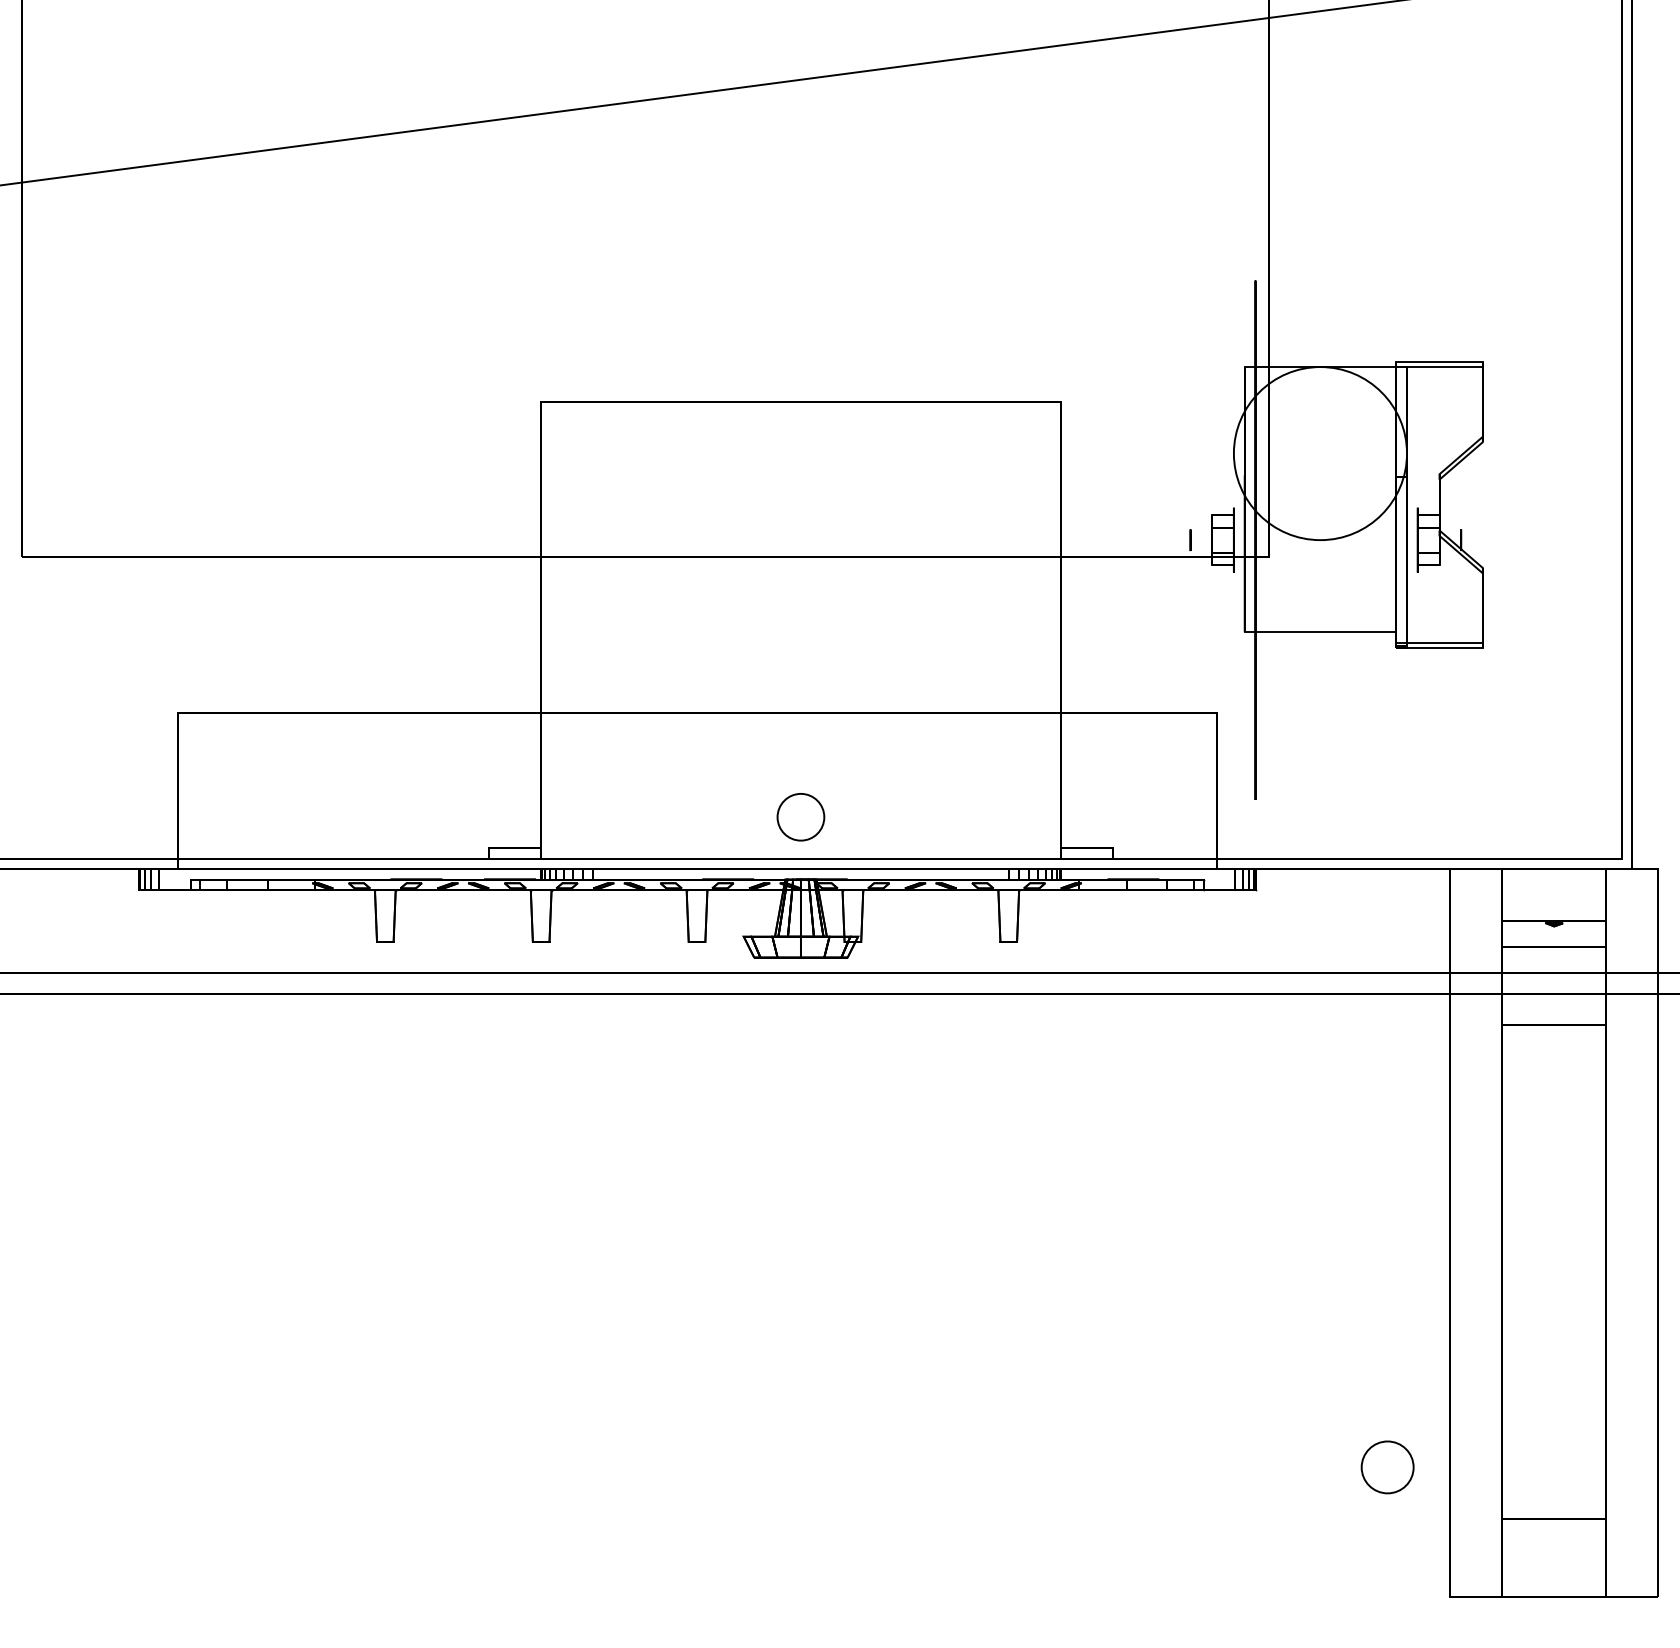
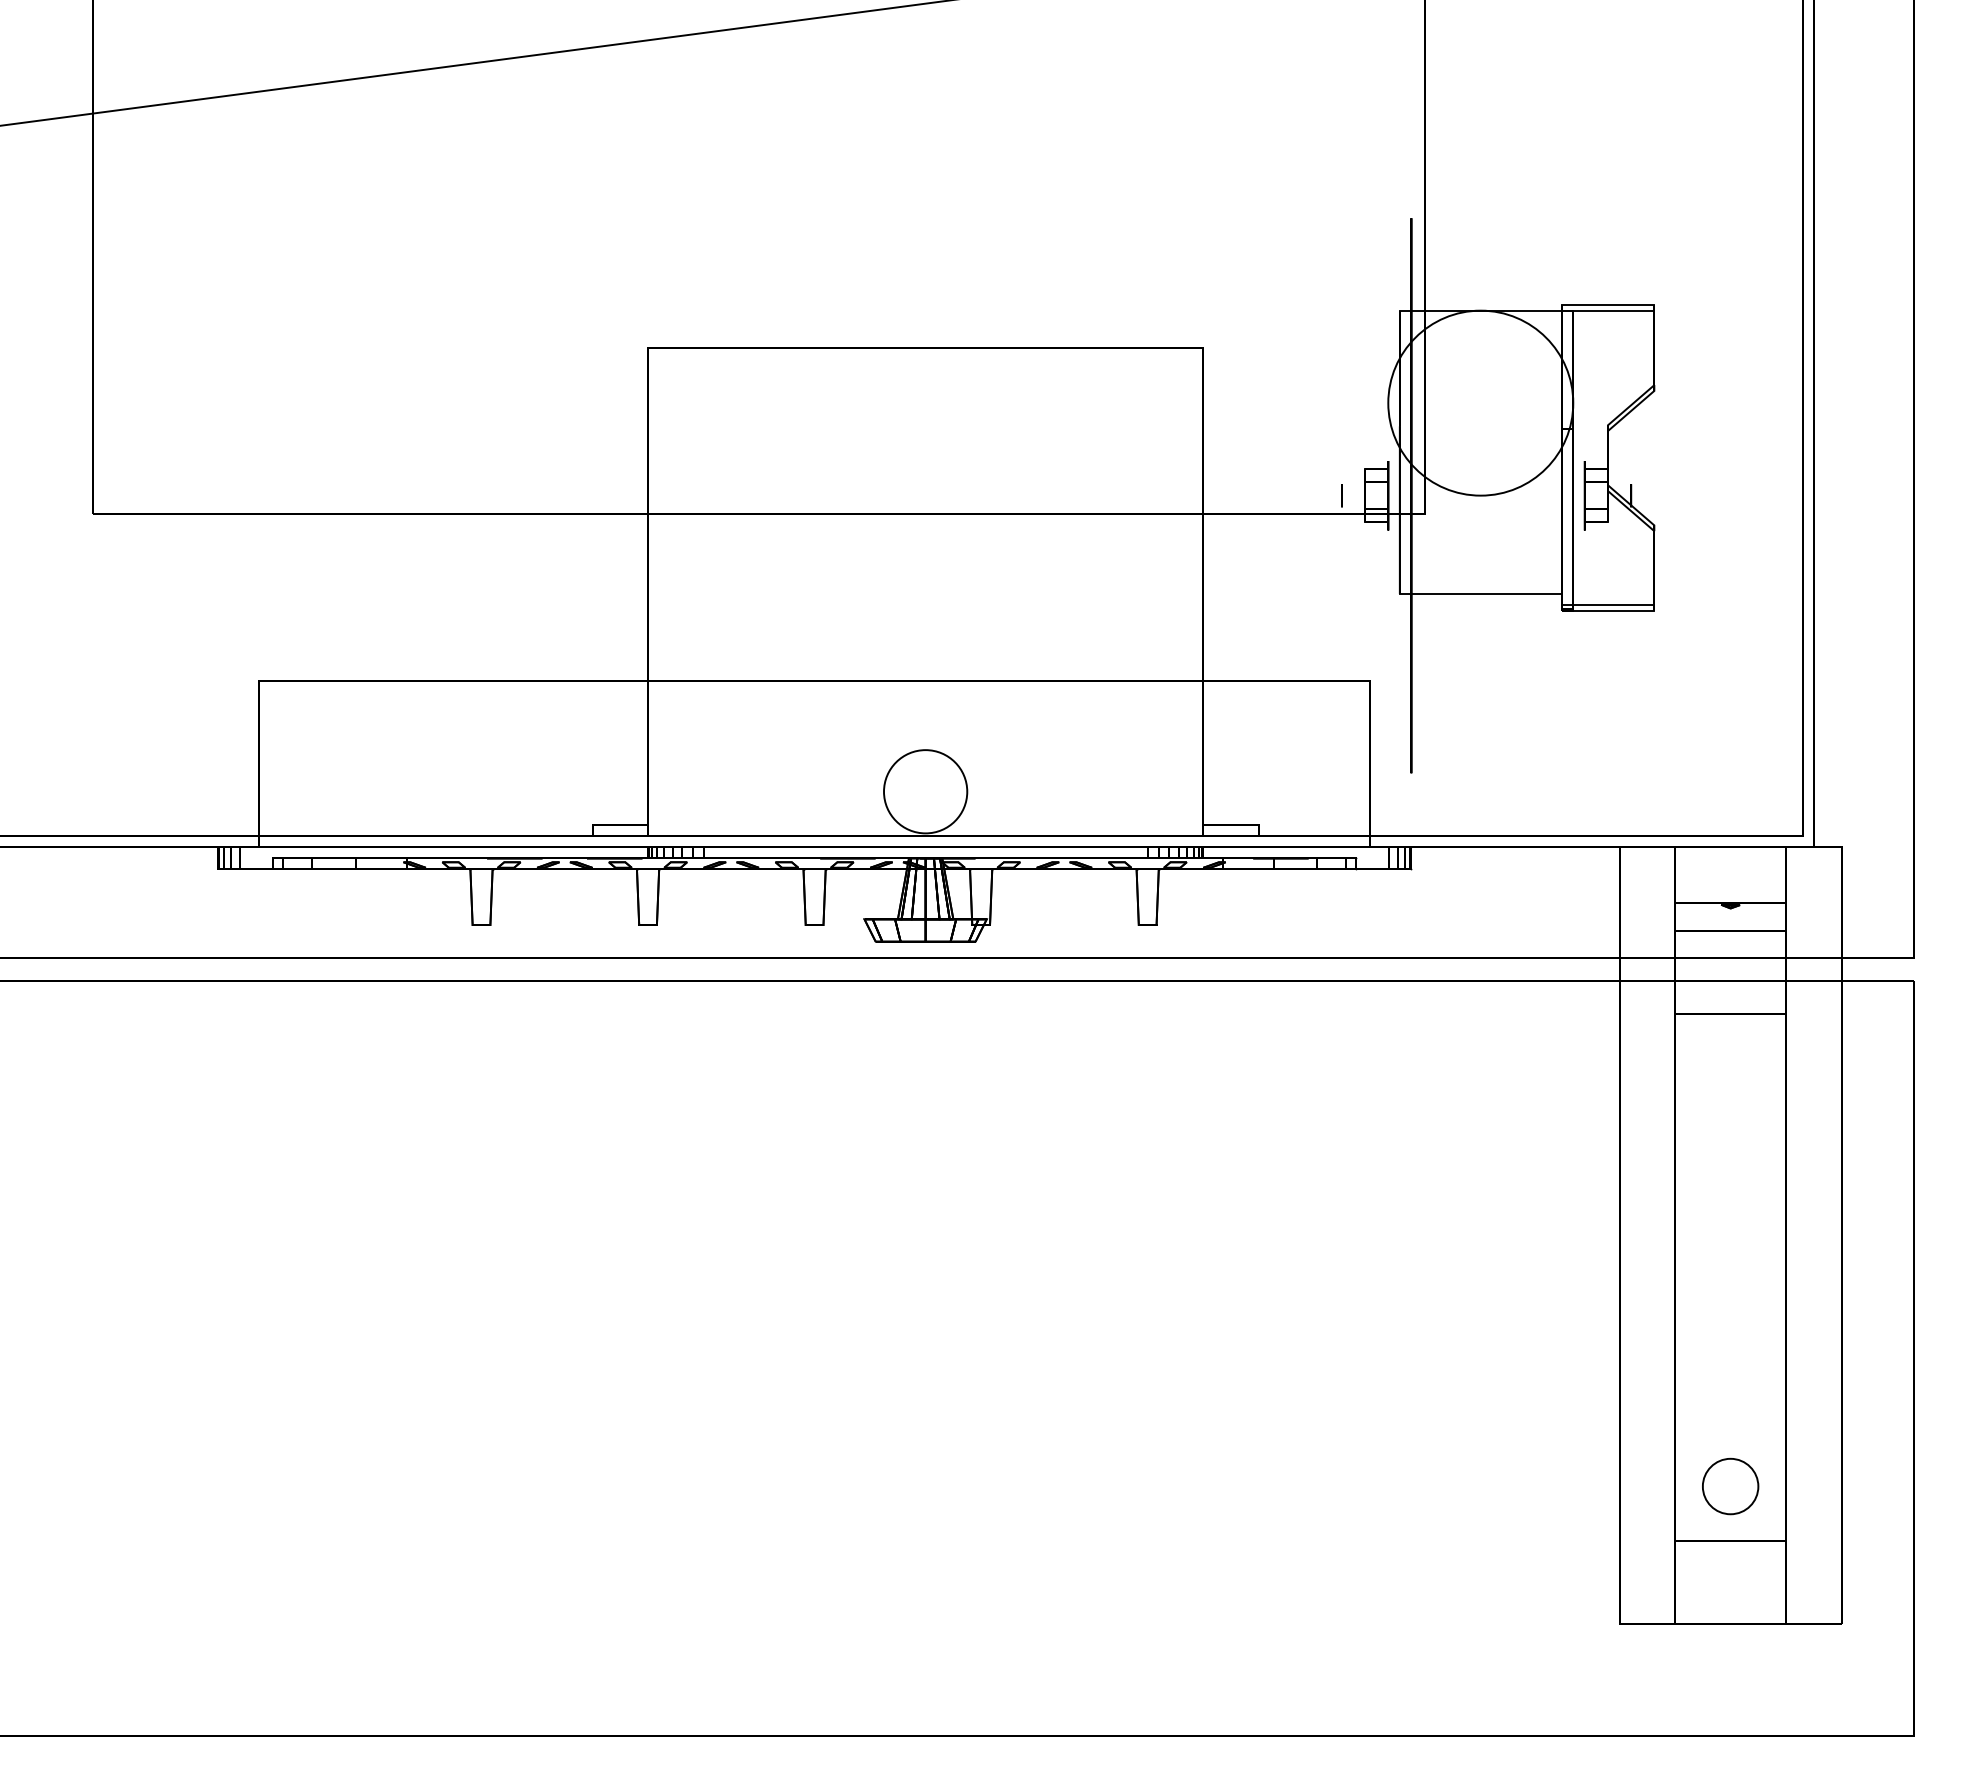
circle: (800, 817) -> (925, 791), size x1.67
circle: (1387, 1467) -> (1730, 1486), moved

